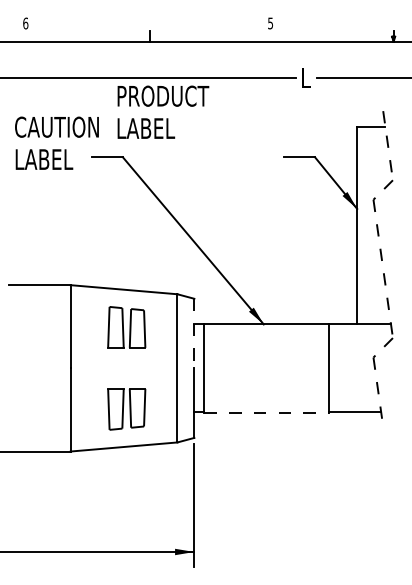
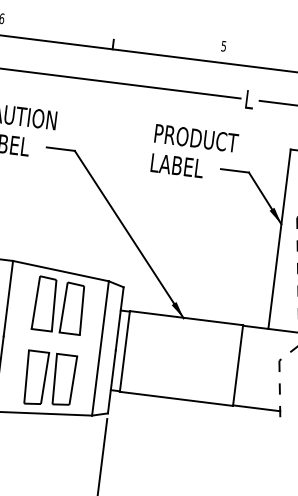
text: (163, 111) -> (194, 152), moved
part: (126, 327) -> (58, 305), size x1.43
line: (194, 333) -> (119, 318), dashed -> solid
part: (126, 409) -> (49, 379), size x1.43
line: (267, 412) -> (177, 398), dashed -> solid

